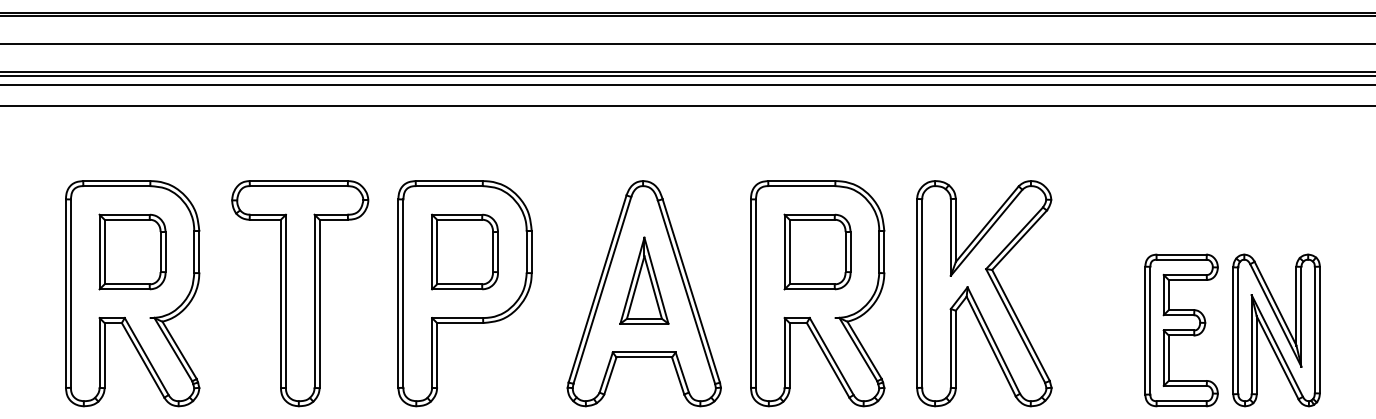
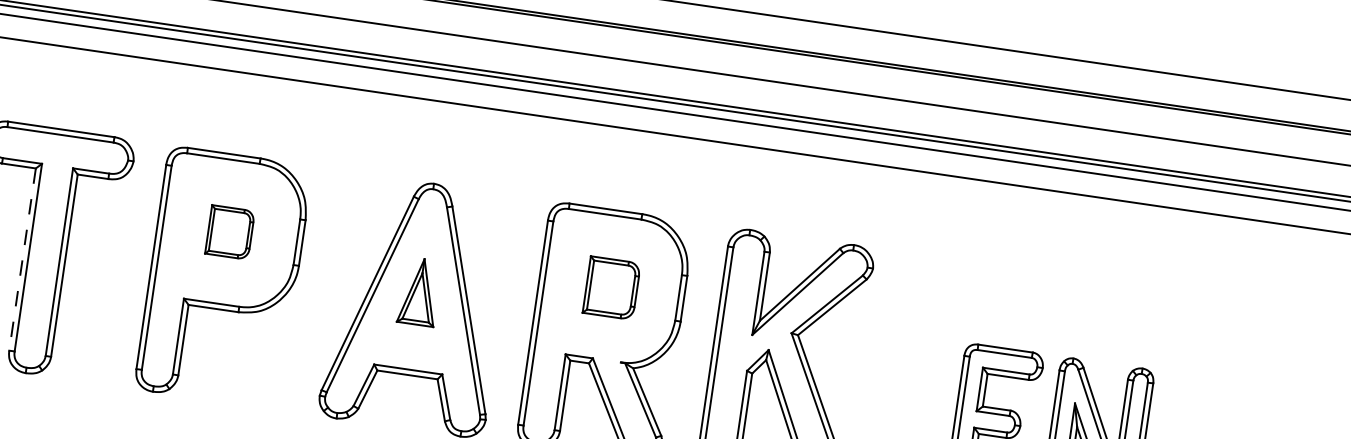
part: (464, 251) -> (229, 231), size x0.6
part: (817, 251) -> (611, 287), size x0.7
part: (644, 280) -> (419, 291), size x0.7
line: (280, 304) -> (21, 260), solid -> dashed

